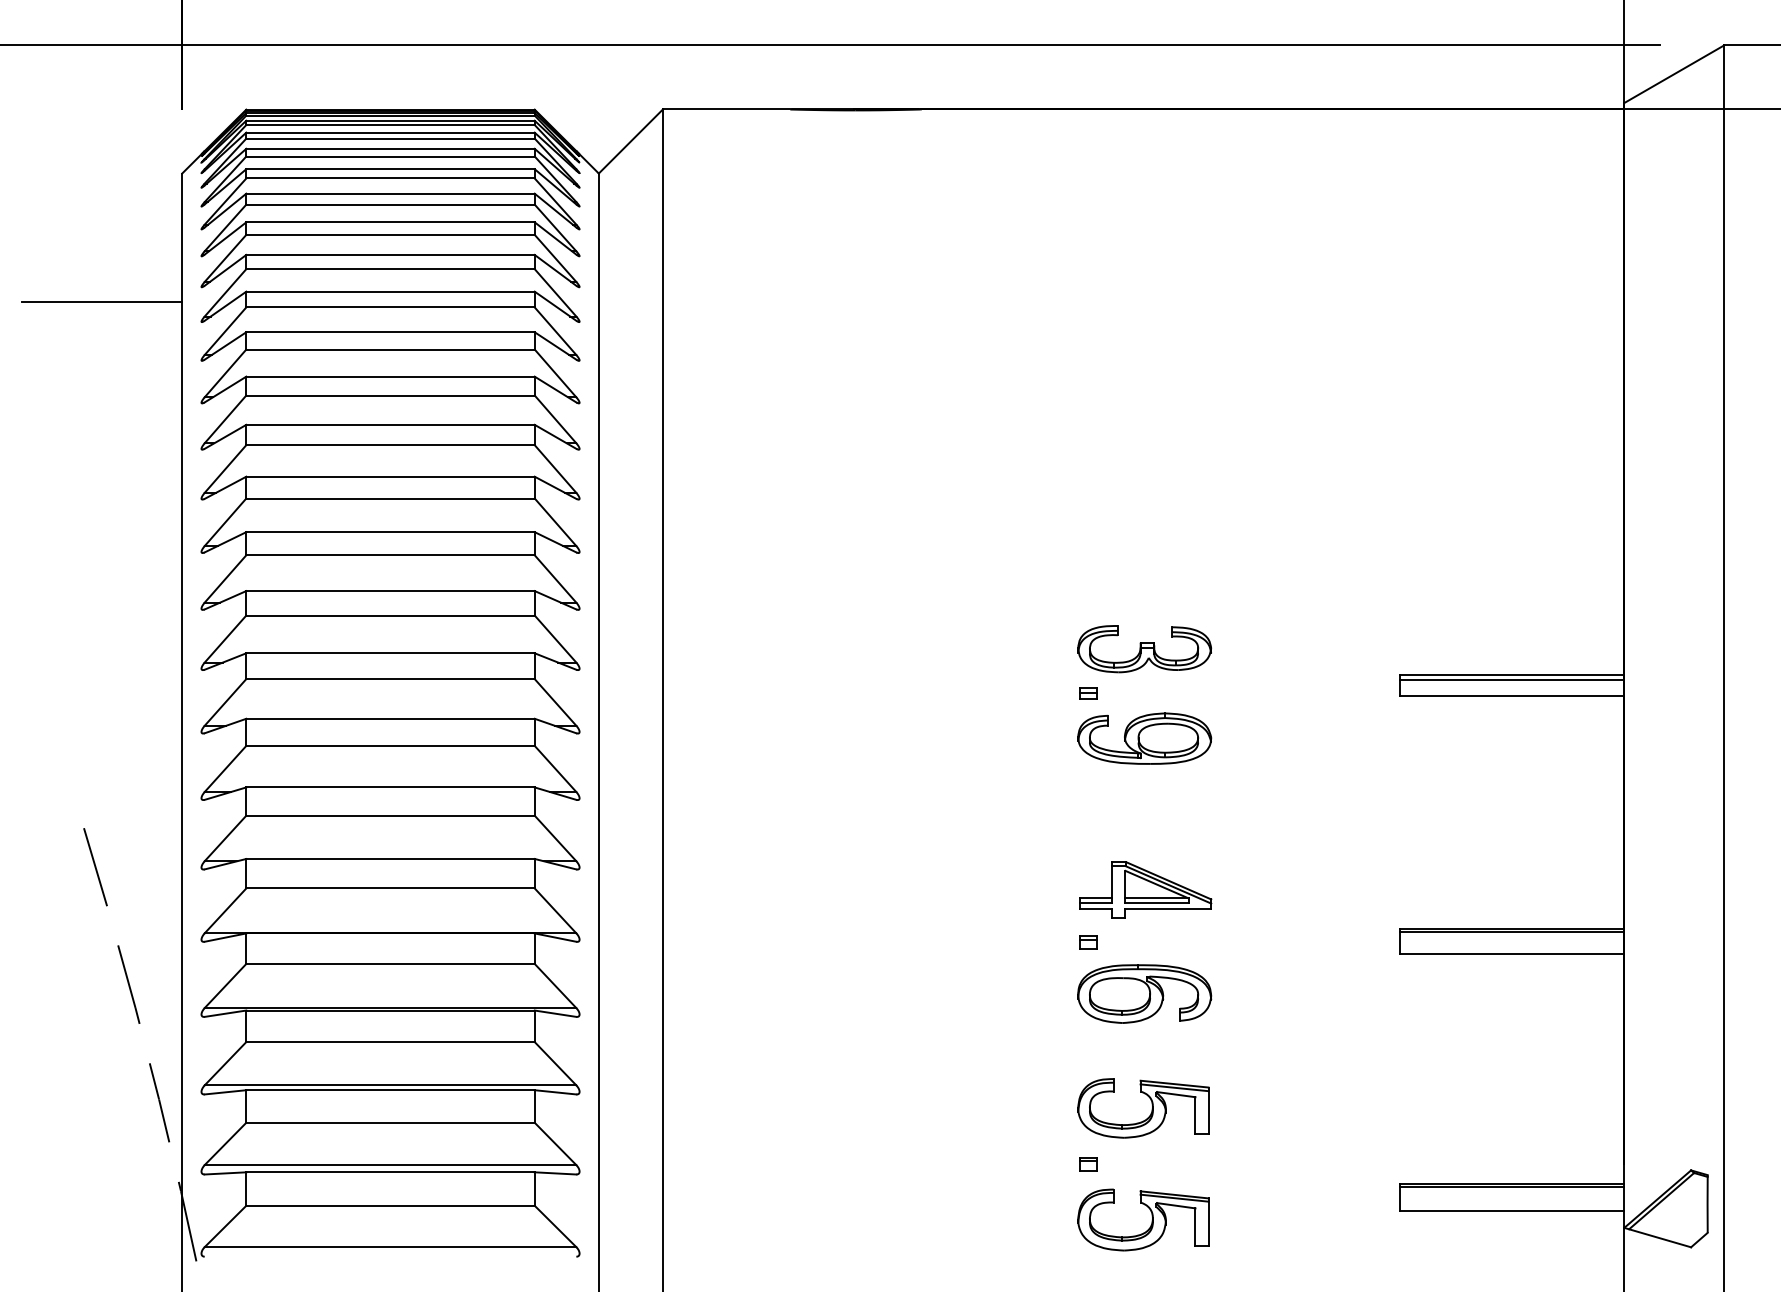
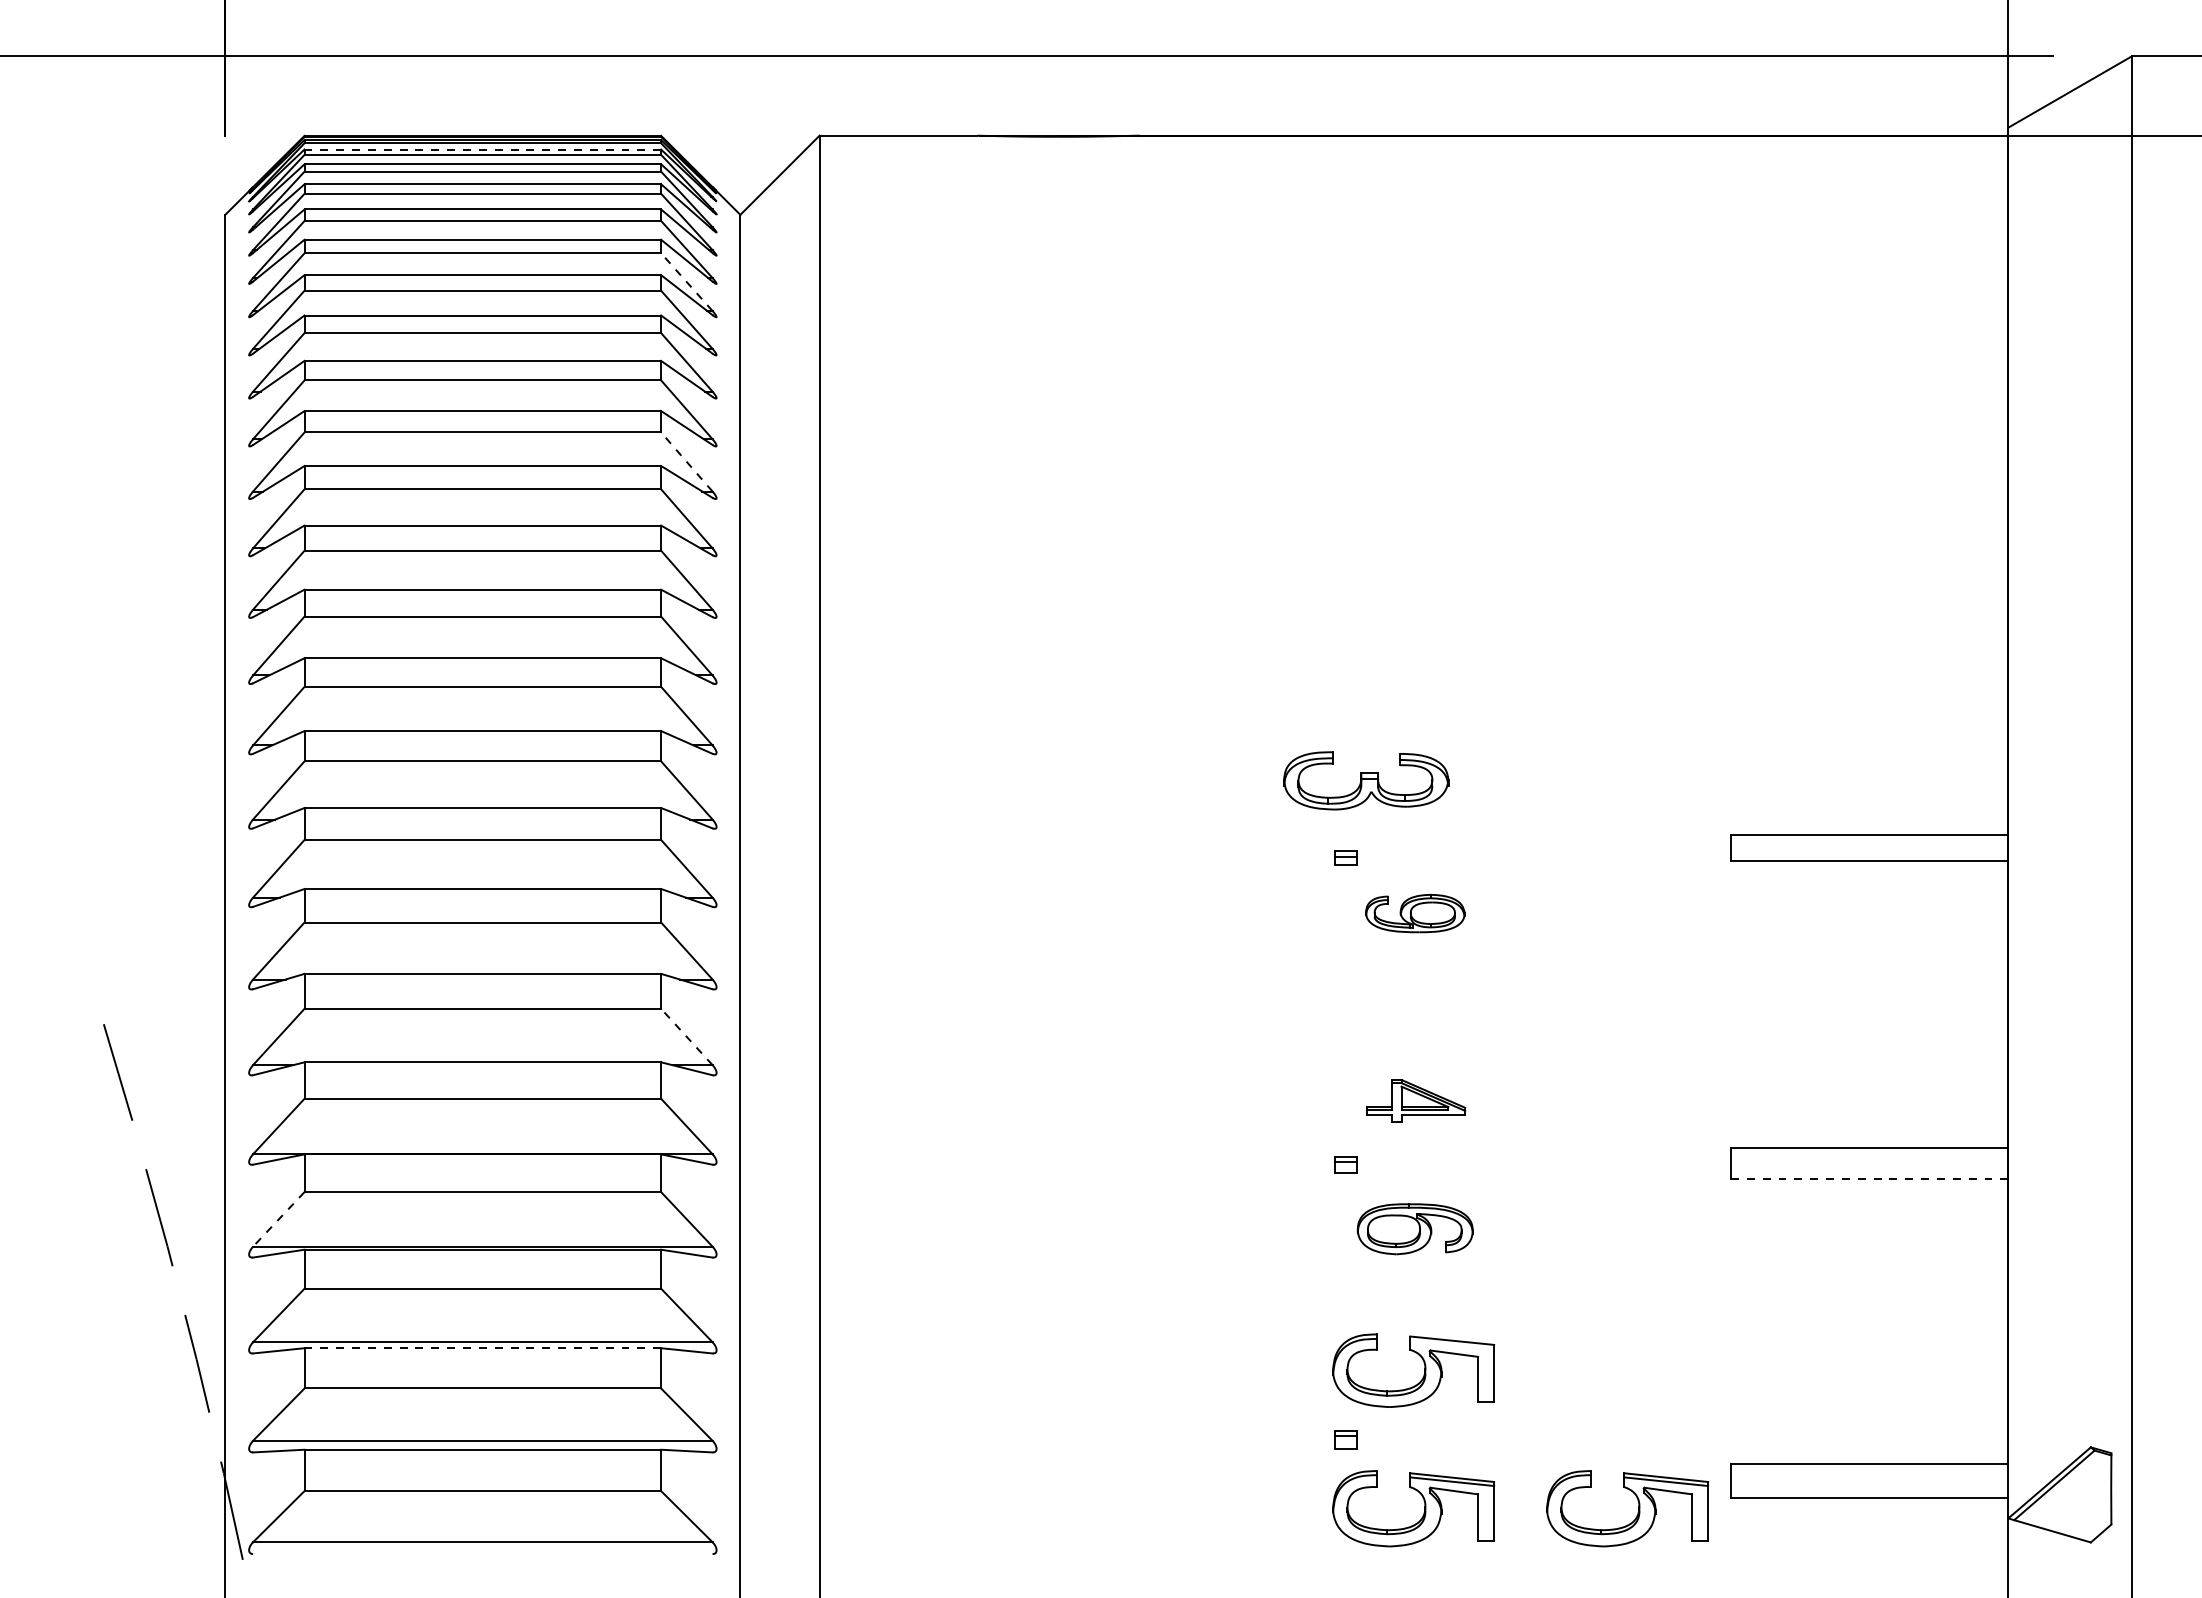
line: (390, 120) -> (482, 149), solid -> dashed
line: (555, 228) -> (686, 282), solid -> dashed
line: (102, 301) -> (126, 373), removed
line: (555, 373) -> (686, 461), solid -> dashed
part: (1144, 648) -> (1366, 780), moved
line: (1512, 679) -> (1869, 840), removed
part: (1144, 738) -> (1415, 913), size x0.6
line: (555, 838) -> (686, 1036), solid -> dashed
part: (1145, 889) -> (1416, 1100), size x0.6
line: (1512, 932) -> (1869, 1153), removed
line: (1512, 953) -> (1869, 1179), solid -> dashed
line: (225, 986) -> (278, 1219), solid -> dashed
part: (1144, 993) -> (1415, 1228), size x0.7
line: (1174, 1088) -> (1452, 1345), removed
line: (390, 1090) -> (482, 1348), solid -> dashed
line: (1512, 1186) -> (1869, 1467), removed
part: (1324, 1223) -> (1637, 1512), added

